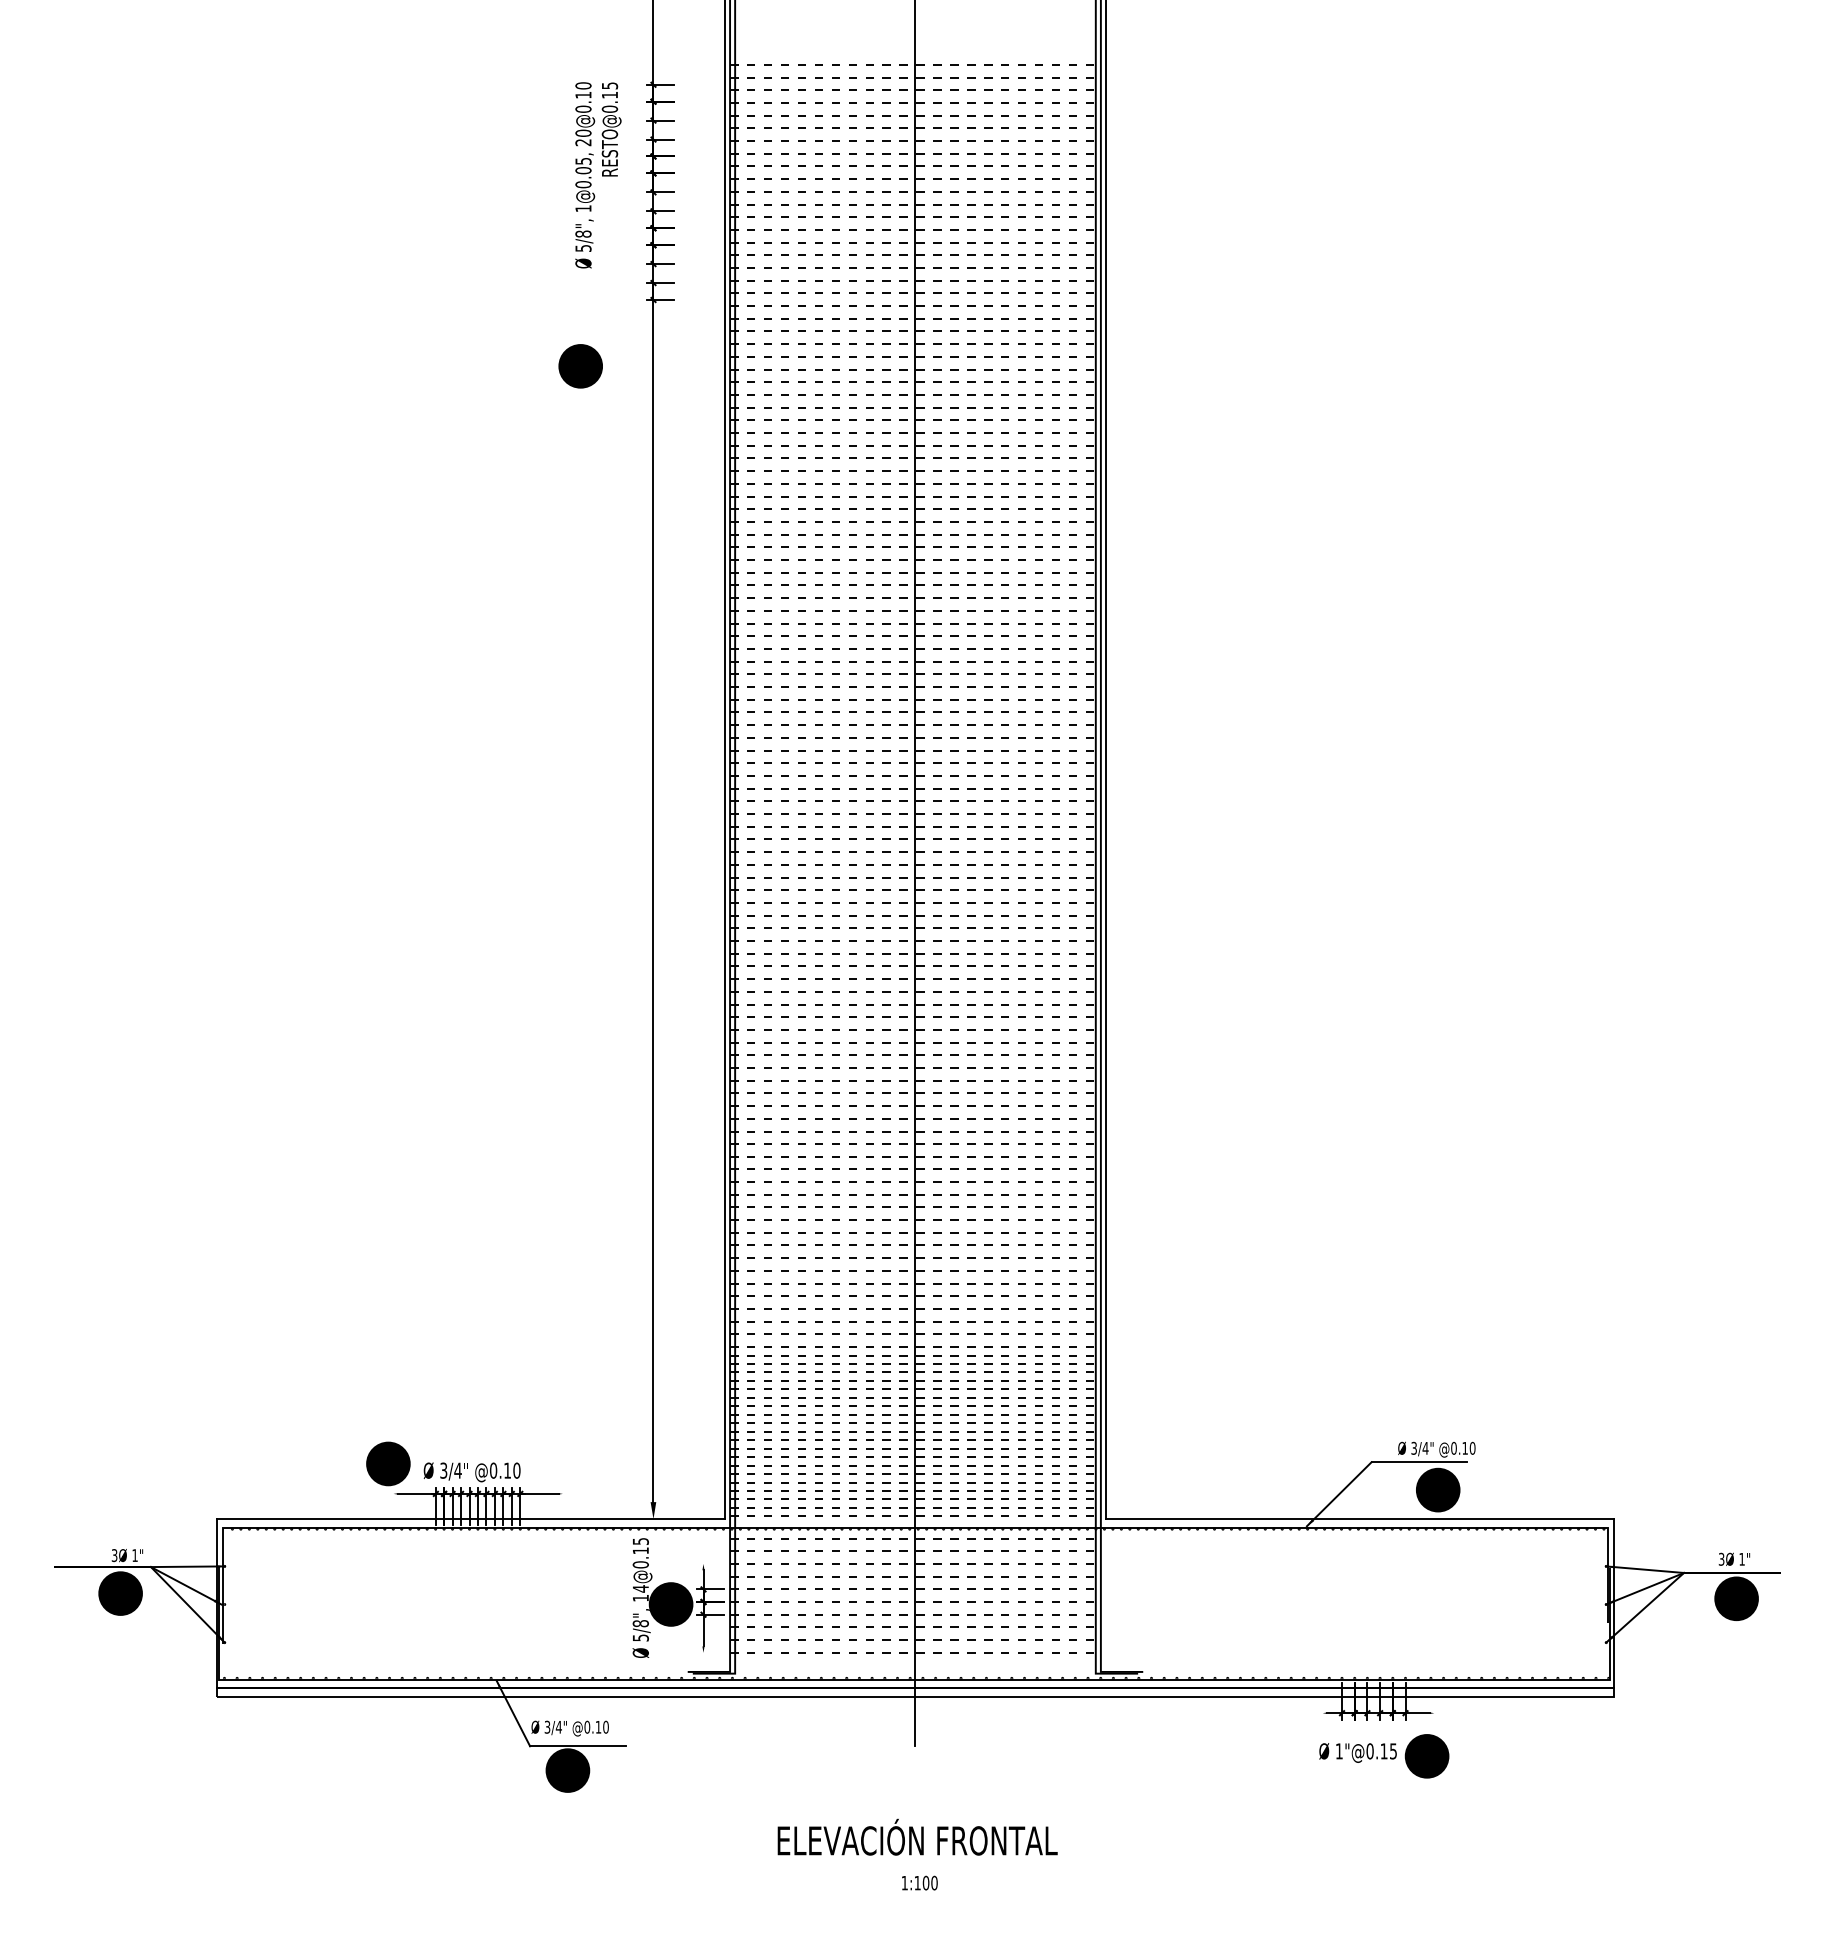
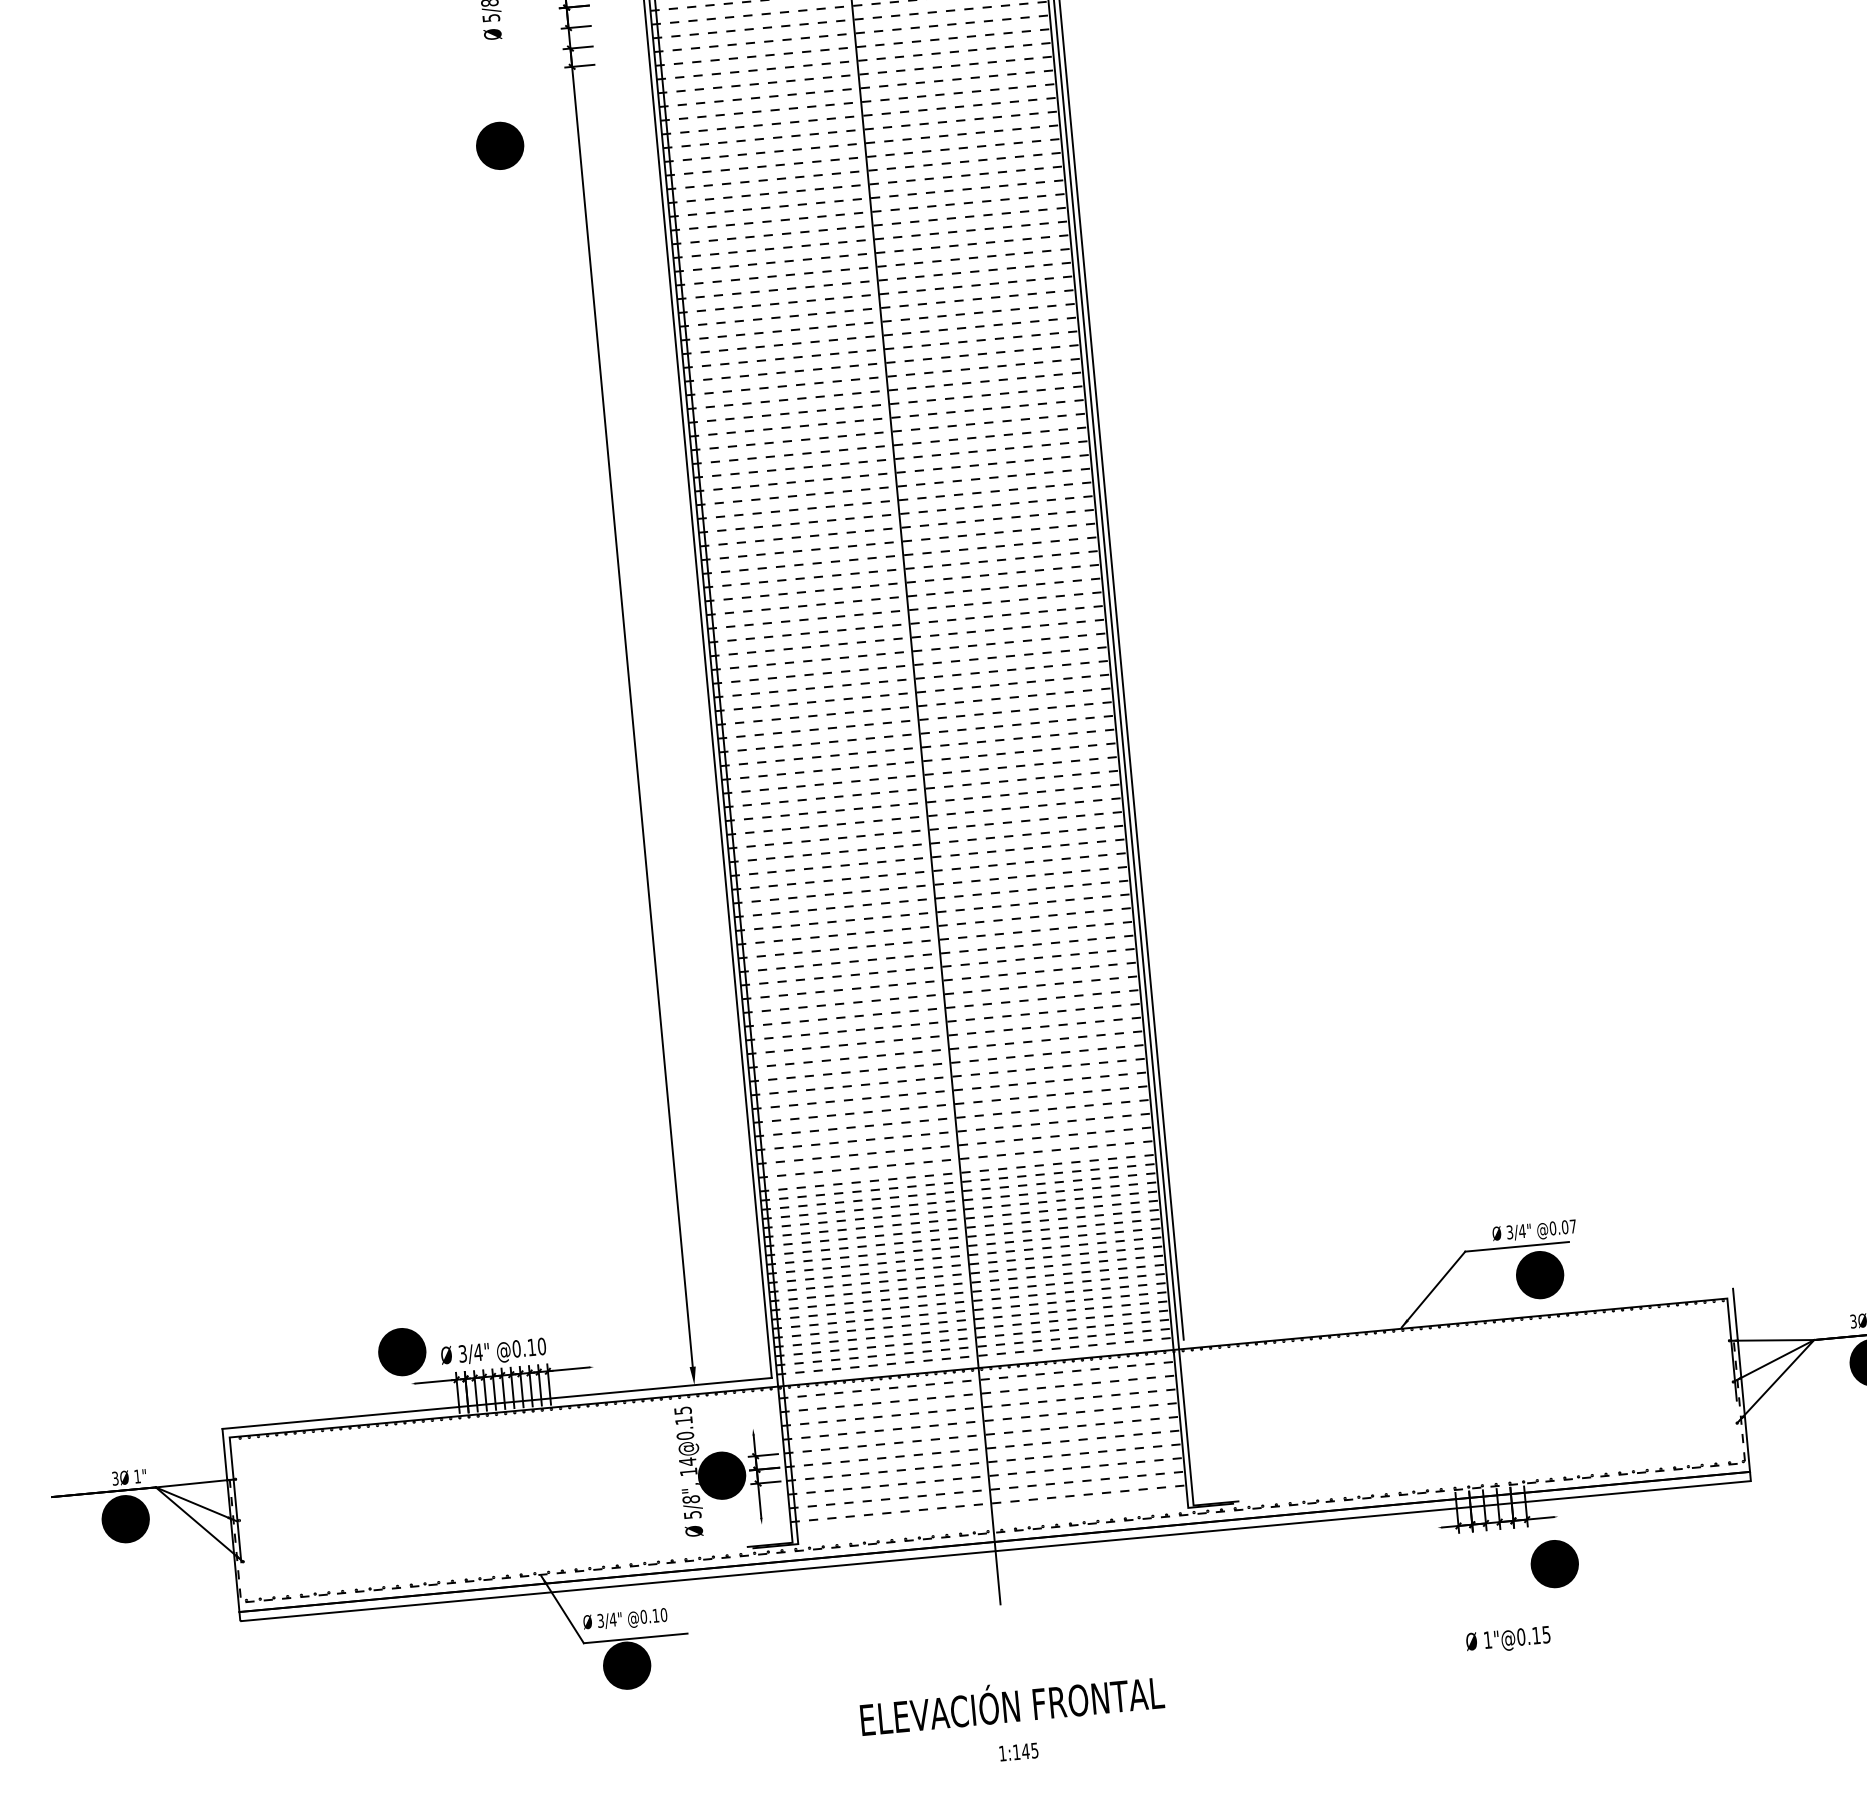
text: (1468, 1447) -> (1568, 1225), @0.10 -> @0.07
line: (1359, 1519) -> (1457, 1314), removed
line: (914, 1679) -> (992, 1532), solid -> dashed
text: (1357, 1752) -> (1507, 1639), moved
text: (929, 1882) -> (1029, 1750), 1:100 -> 1:145

